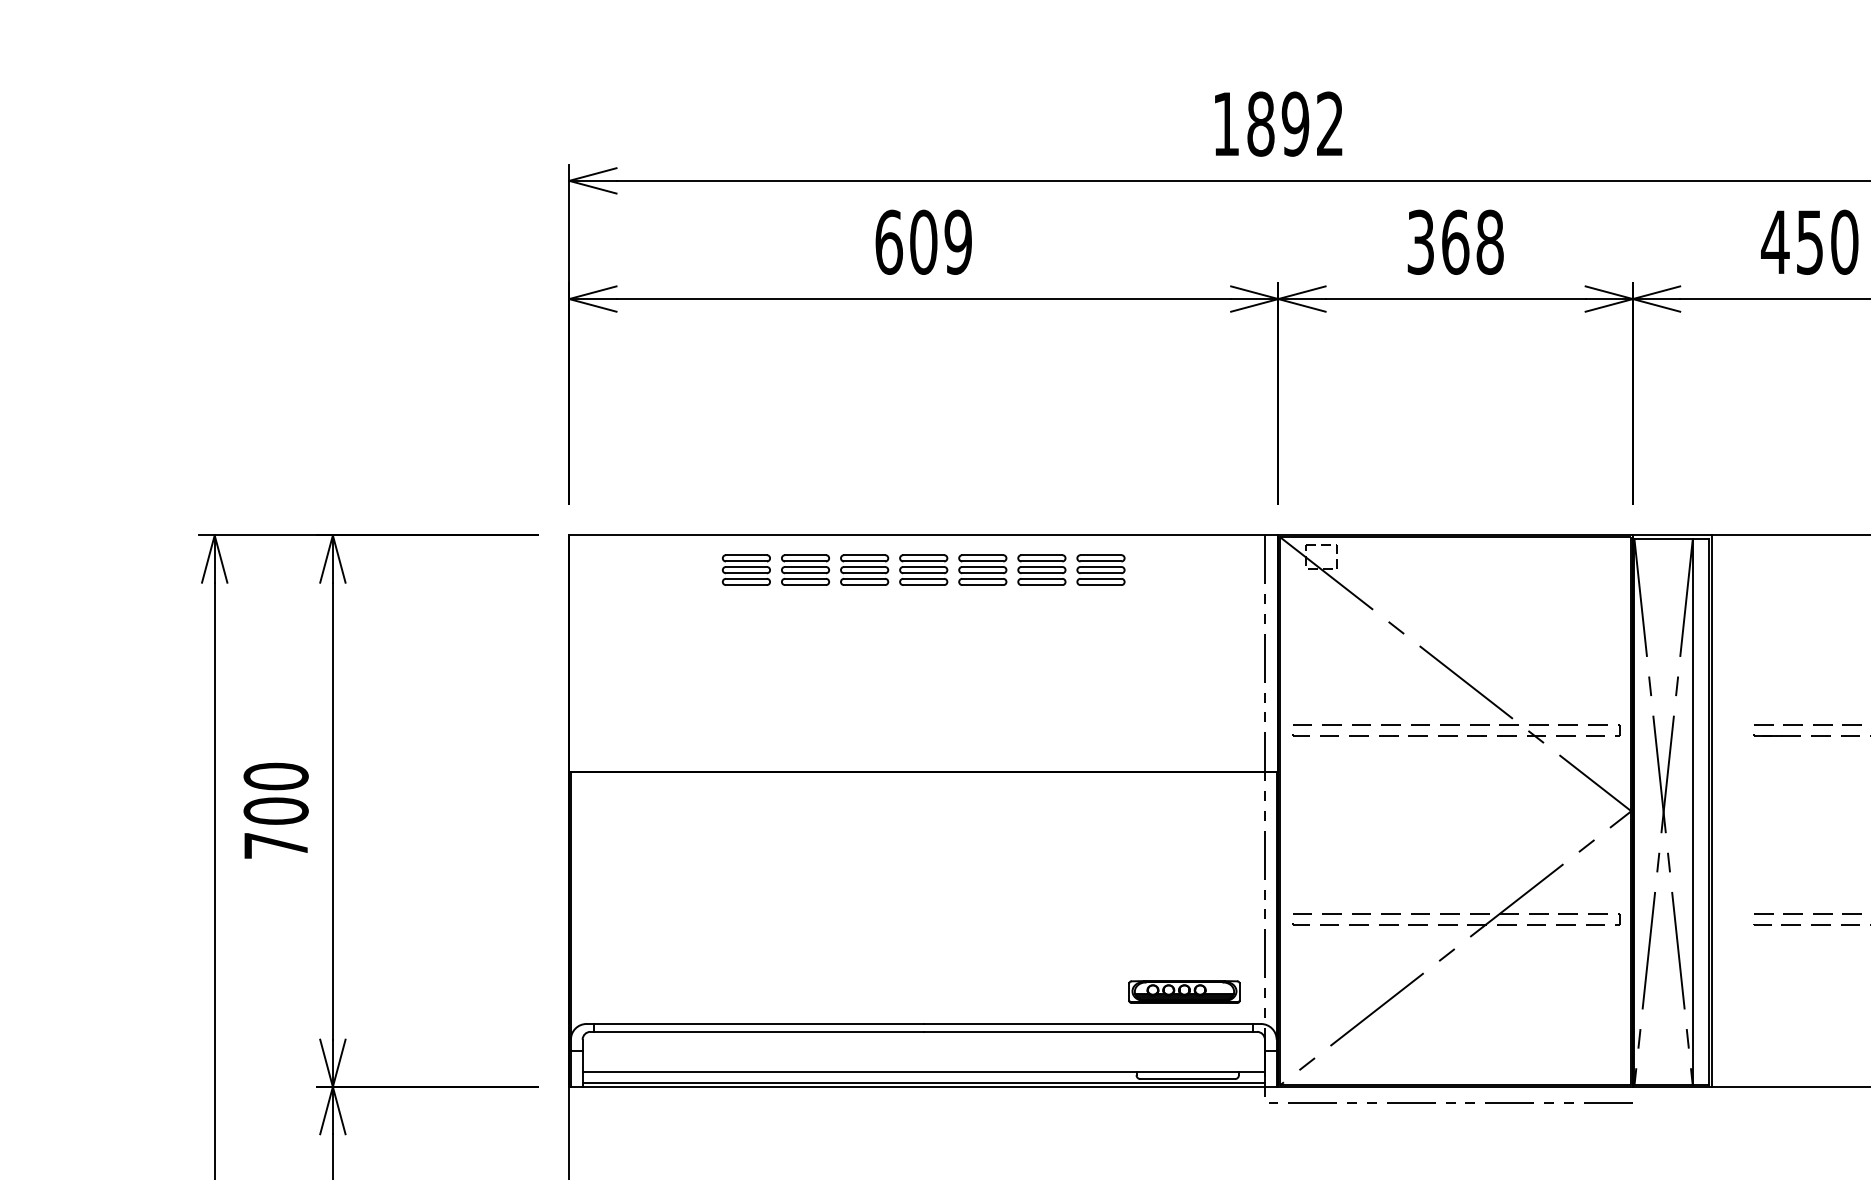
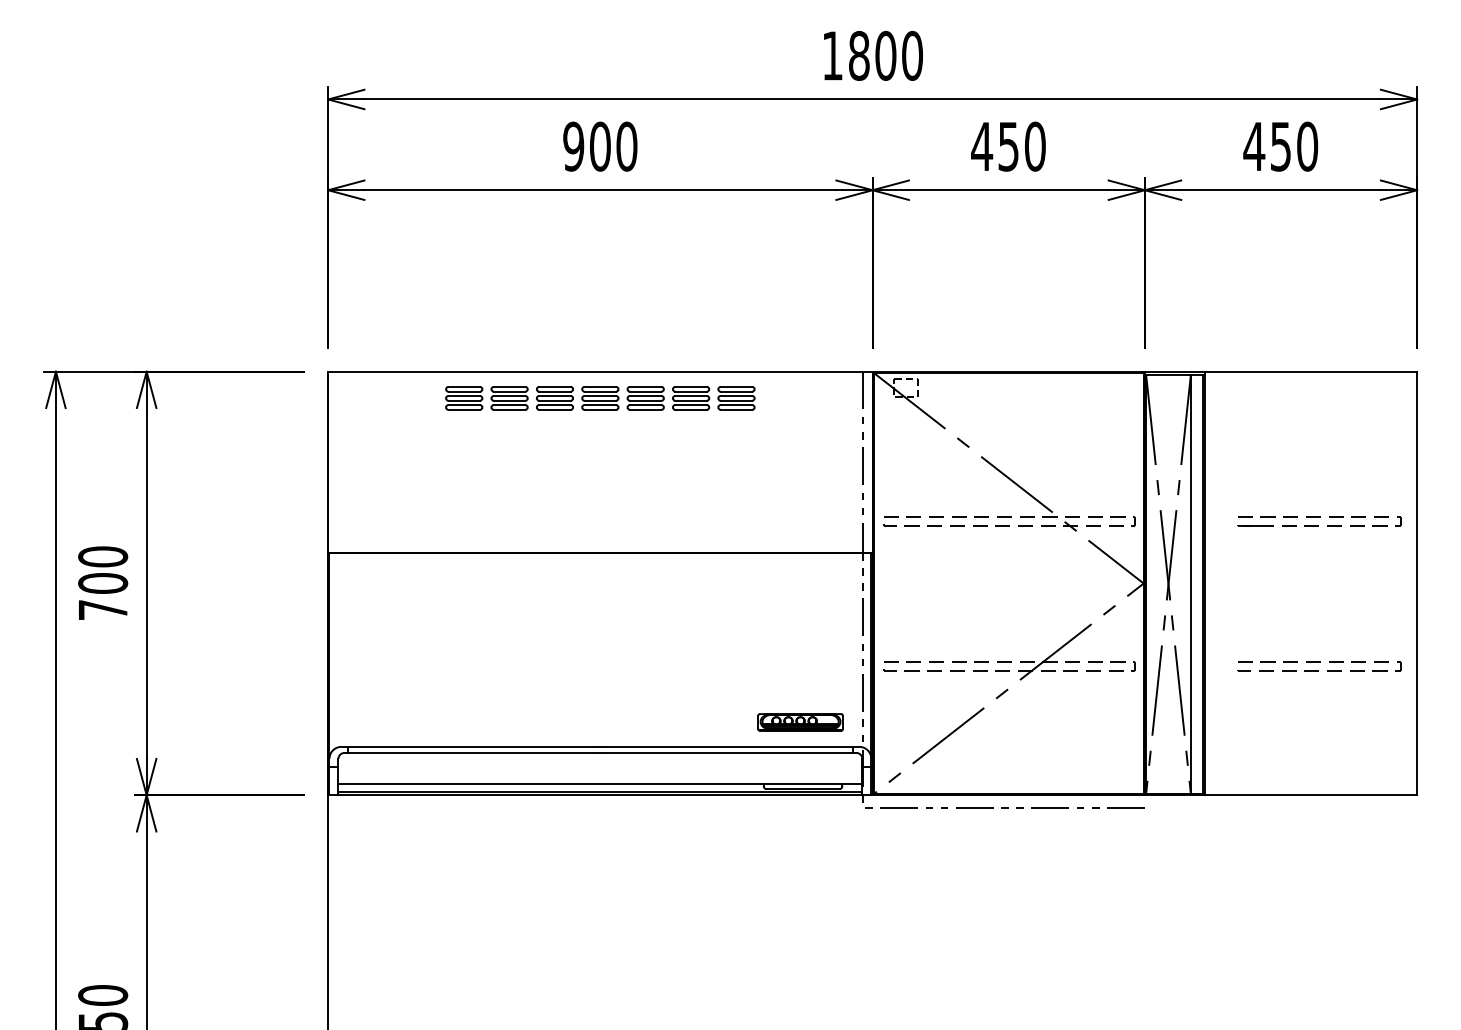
text: (1311, 123) -> (898, 55), 1892 -> 1800
text: (923, 242) -> (600, 146), 609 -> 900
text: (1455, 242) -> (1008, 146), 368 -> 450

